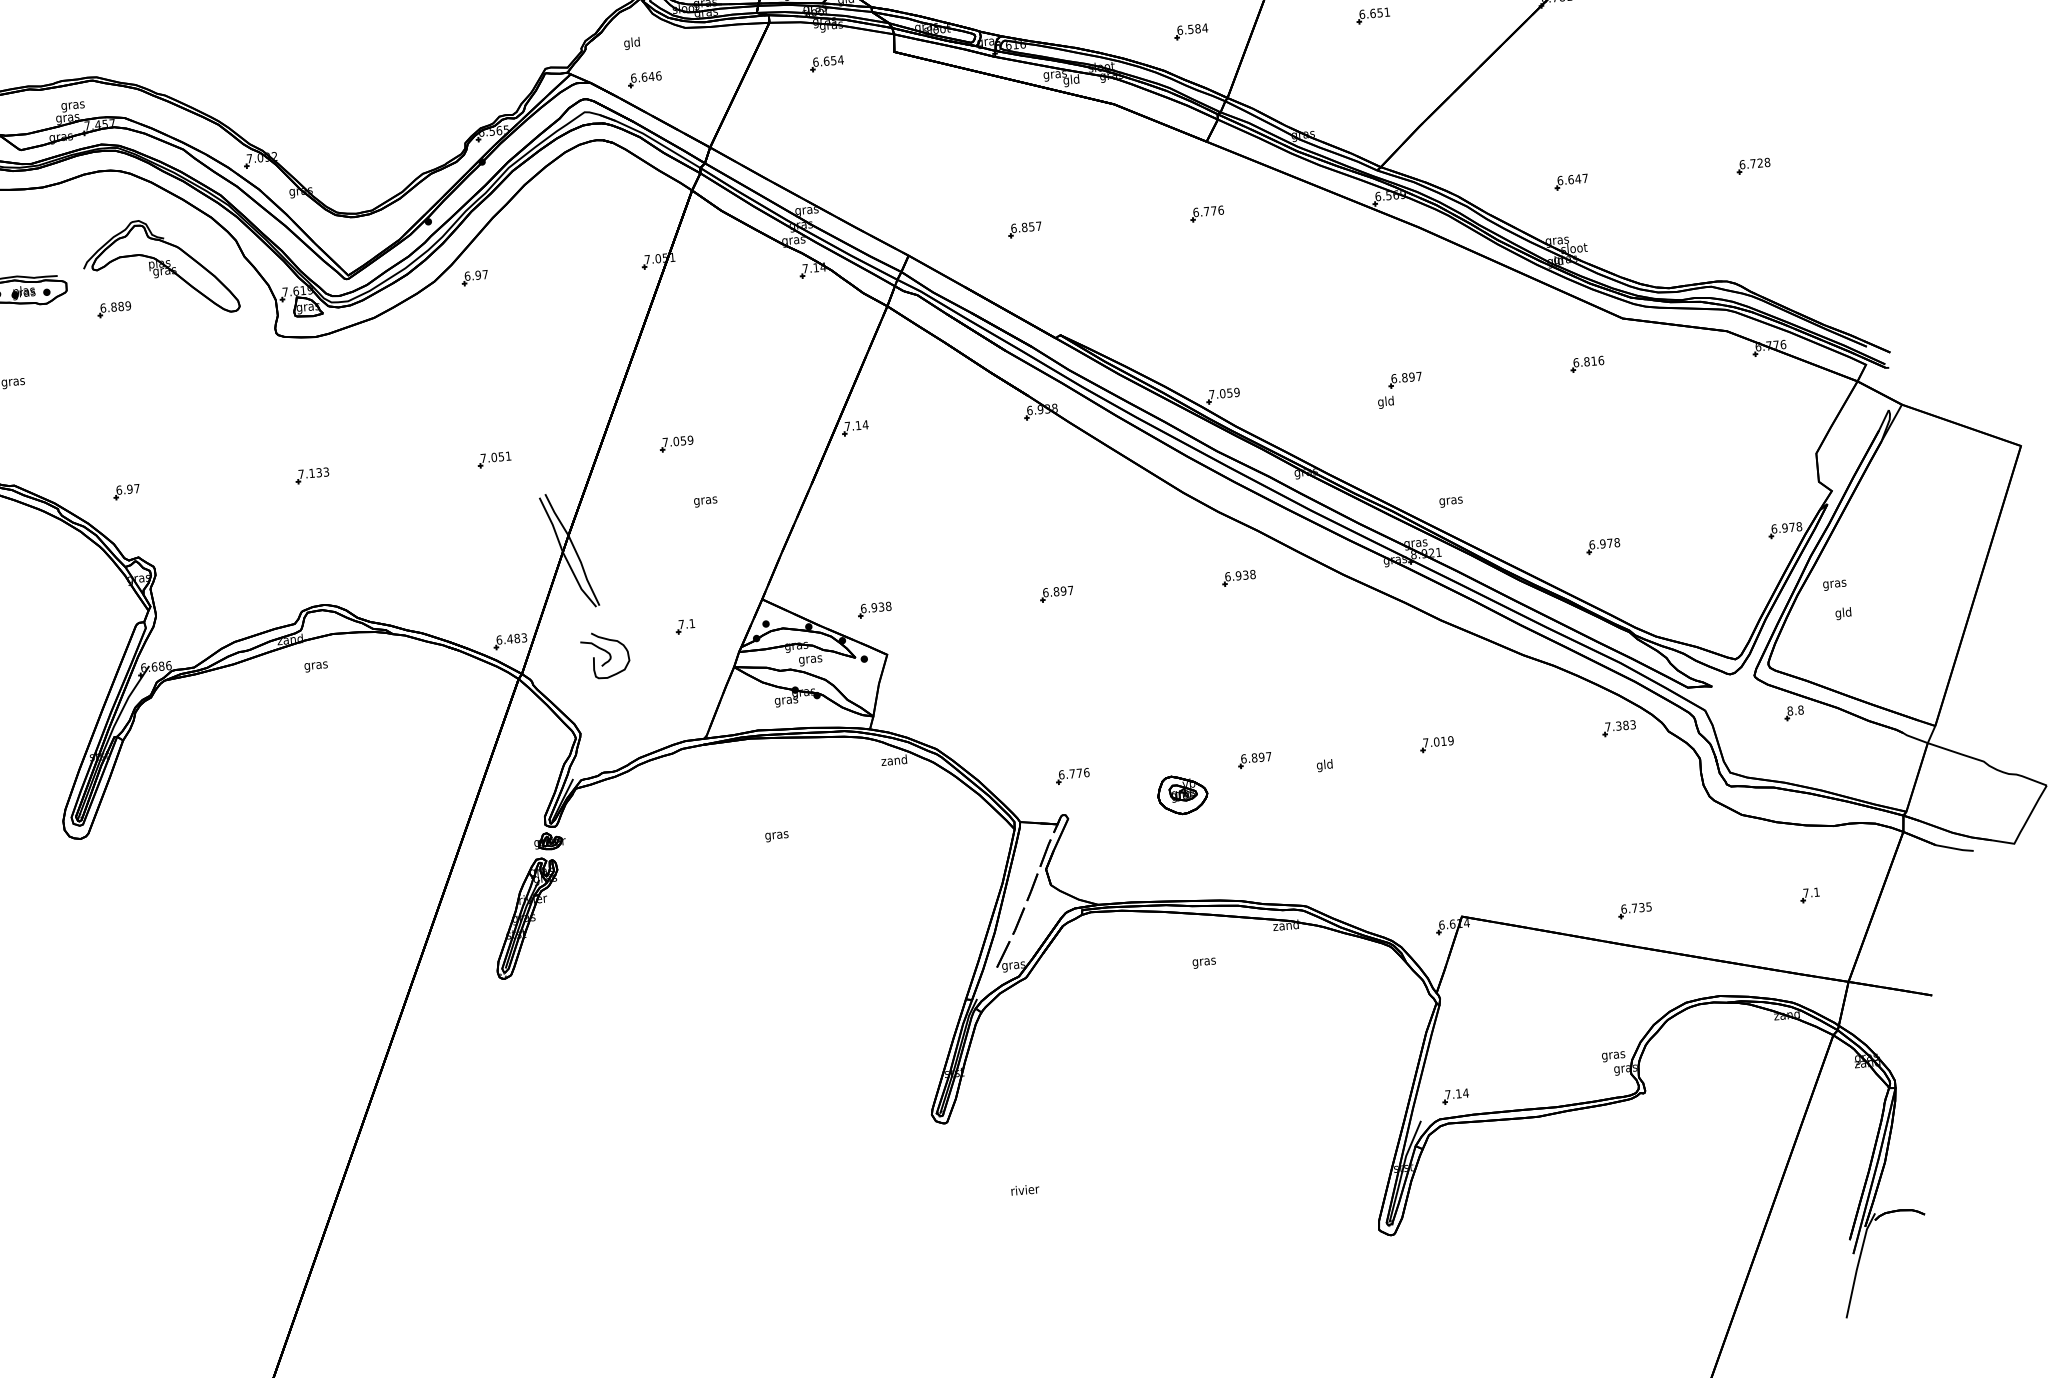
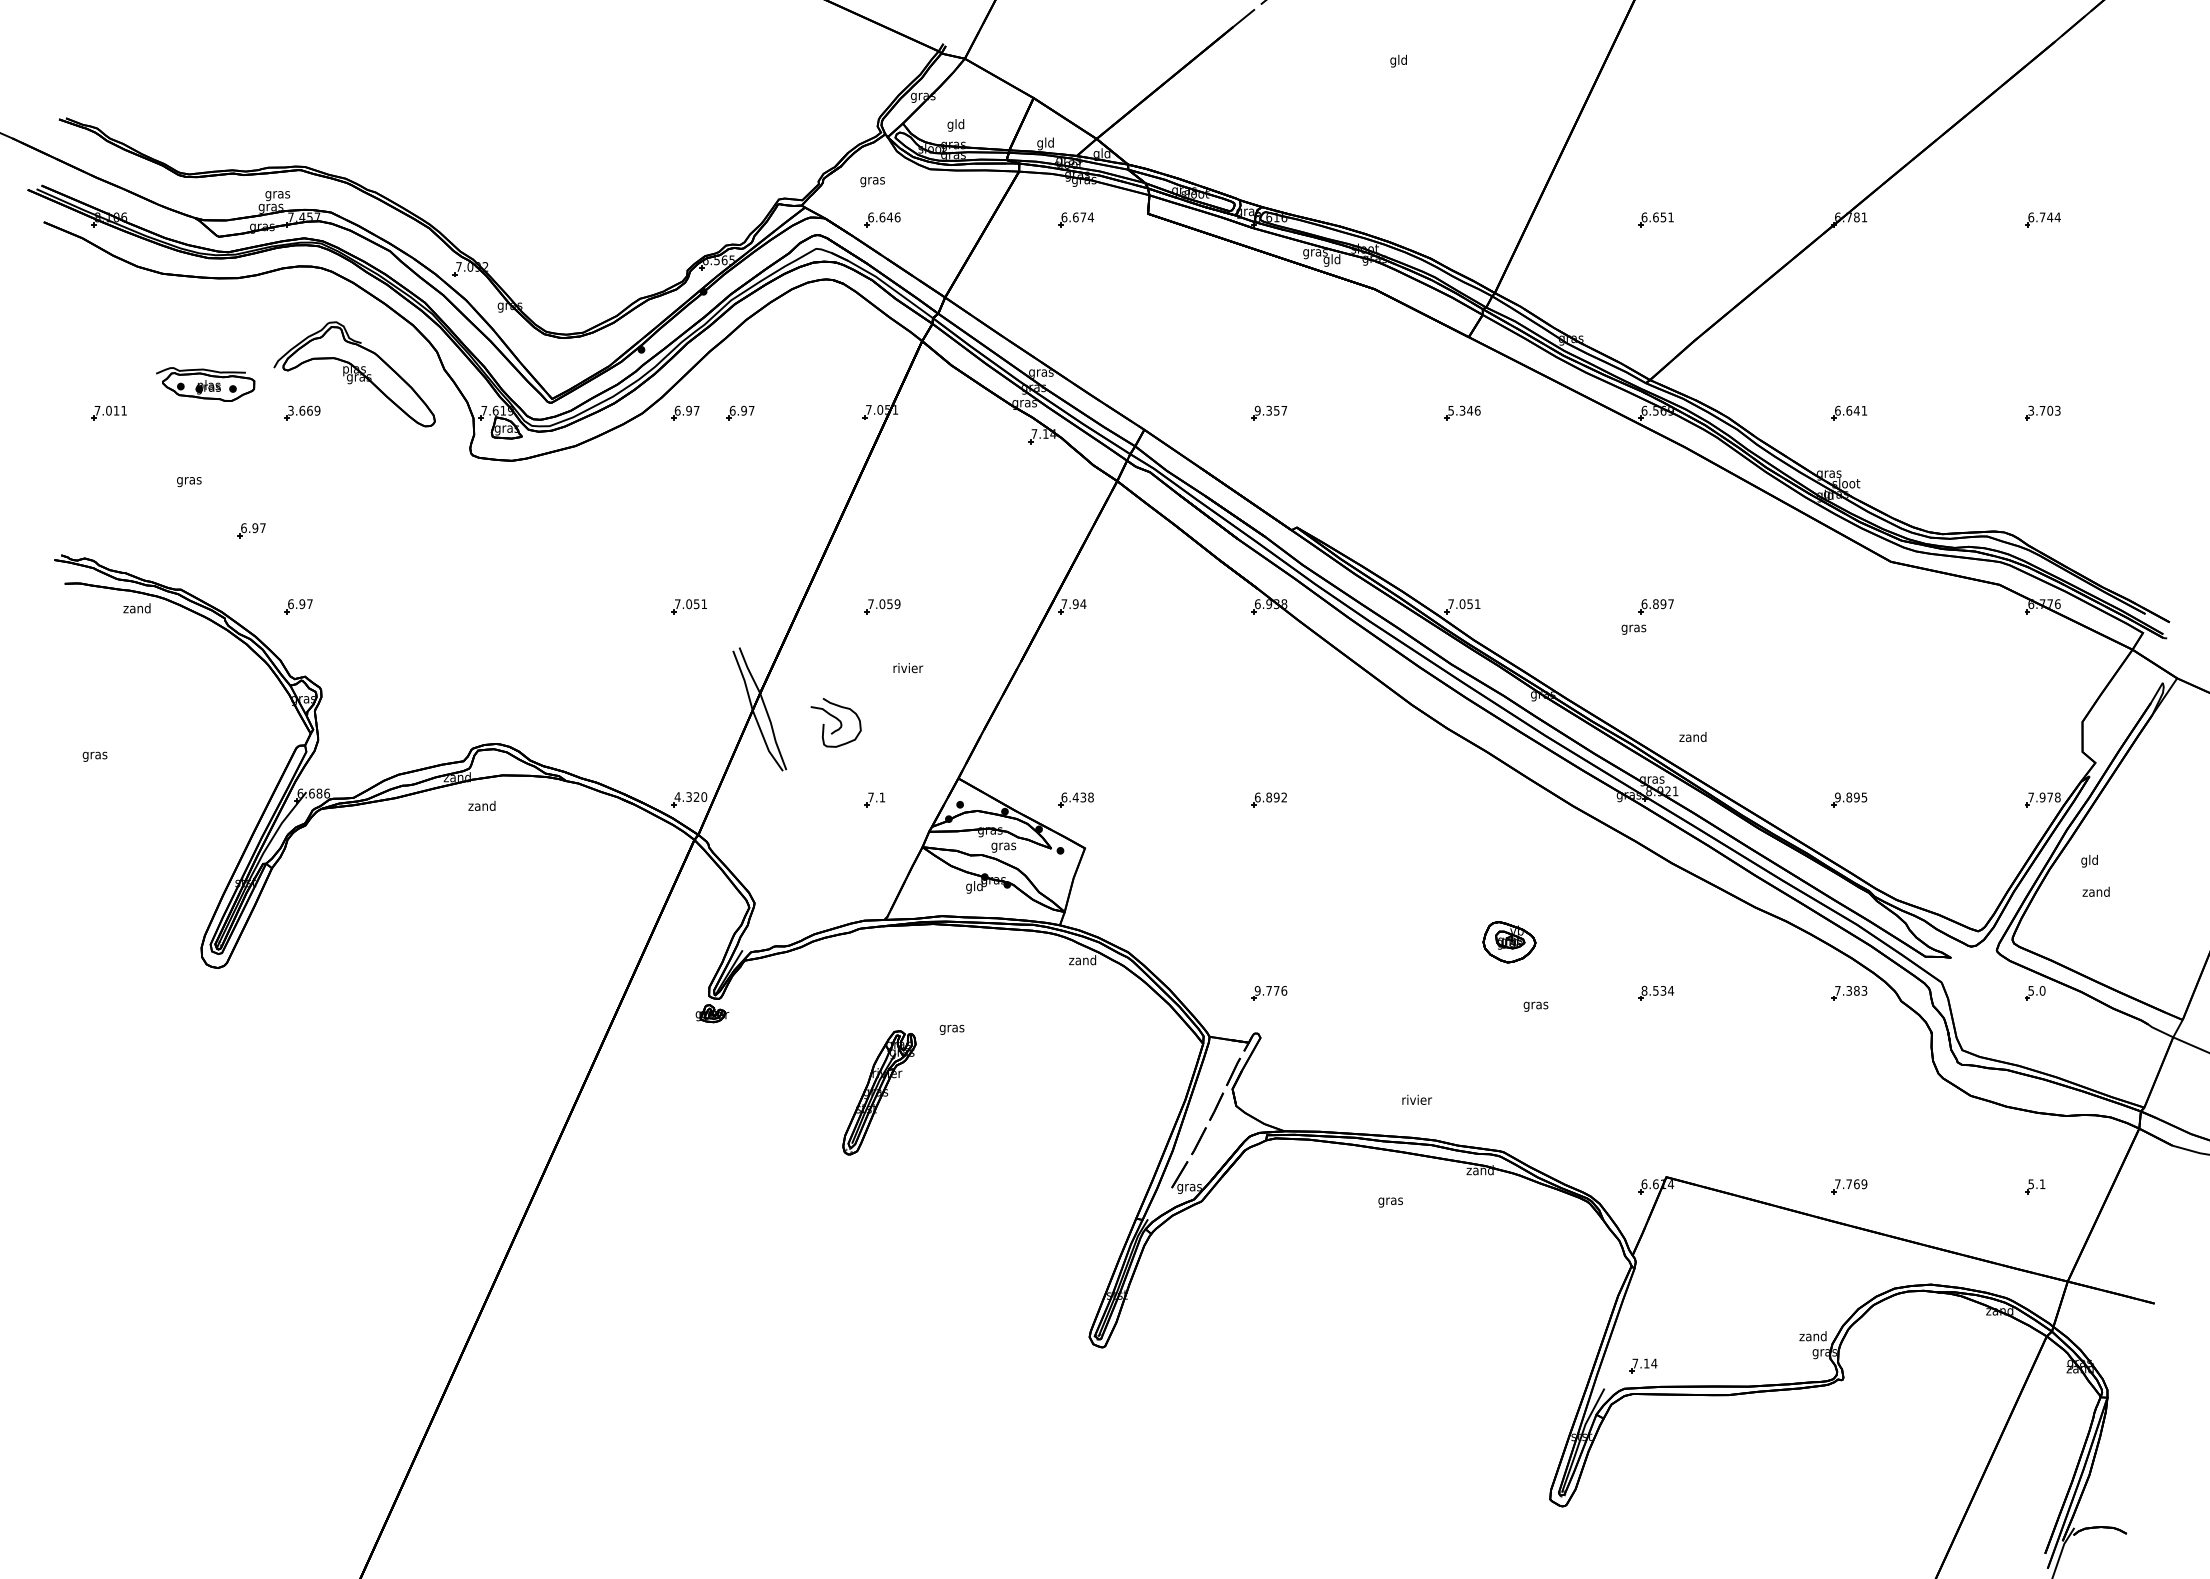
part: (1190, 31) -> (1462, 219), removed
text: (632, 43) -> (872, 180), gld -> gras
text: (833, 60) -> (1083, 217), 6.654 -> 6.674
text: (1754, 163) -> (2044, 410), 6.728 -> 3.703
text: (1585, 178) -> (1864, 410), 6.647 -> 6.641
text: (1204, 211) -> (1460, 410), 6.776 -> 5.346
text: (1019, 227) -> (1263, 410), 6.857 -> 9.357
part: (526, 272) -> (740, 412), added
text: (112, 307) -> (300, 410), 6.889 -> 3.669
part: (1587, 364) -> (1849, 606), removed
text: (1236, 392) -> (1477, 604), 7.059 -> 7.051
text: (1385, 402) -> (1633, 628), gld -> gras
part: (75, 424) -> (251, 530), added
text: (858, 425) -> (1075, 604), 7.14 -> 7.94
part: (312, 475) -> (495, 606), removed
text: (706, 500) -> (908, 669), gras -> rivier
text: (1450, 501) -> (1692, 738), gras -> zand
text: (1774, 528) -> (2031, 797), 6.978 -> 7.978
text: (1605, 543) -> (1851, 797), 6.978 -> 9.895
part: (1238, 577) -> (1462, 799), removed
text: (1834, 583) -> (2089, 860), gras -> gld
text: (1070, 590) -> (1283, 797), 6.897 -> 6.892
text: (874, 607) -> (1075, 797), 6.938 -> 6.438
text: (1842, 613) -> (2095, 892), gld -> zand
text: (511, 638) -> (690, 796), 6.483 -> 4.320
part: (604, 654) -> (835, 722), moved
text: (315, 666) -> (481, 807), gras -> zand
text: (786, 700) -> (974, 887), gras -> gld
text: (1795, 710) -> (2036, 990), 8.8 -> 5.0
text: (1438, 741) -> (1657, 990), 7.019 -> 8.534
part: (1254, 760) -> (1462, 993), removed
text: (1324, 765) -> (1535, 1005), gld -> gras
text: (1061, 774) -> (1257, 990), 6.776 -> 9.776
part: (1182, 795) -> (1509, 942), moved
text: (1805, 893) -> (2030, 1184), 7.1 -> 5.1
text: (1636, 908) -> (1851, 1184), 6.735 -> 7.769
part: (527, 918) -> (879, 1092), moved
text: (1612, 1055) -> (1812, 1337), gras -> zand
text: (1024, 1189) -> (1416, 1099), moved

